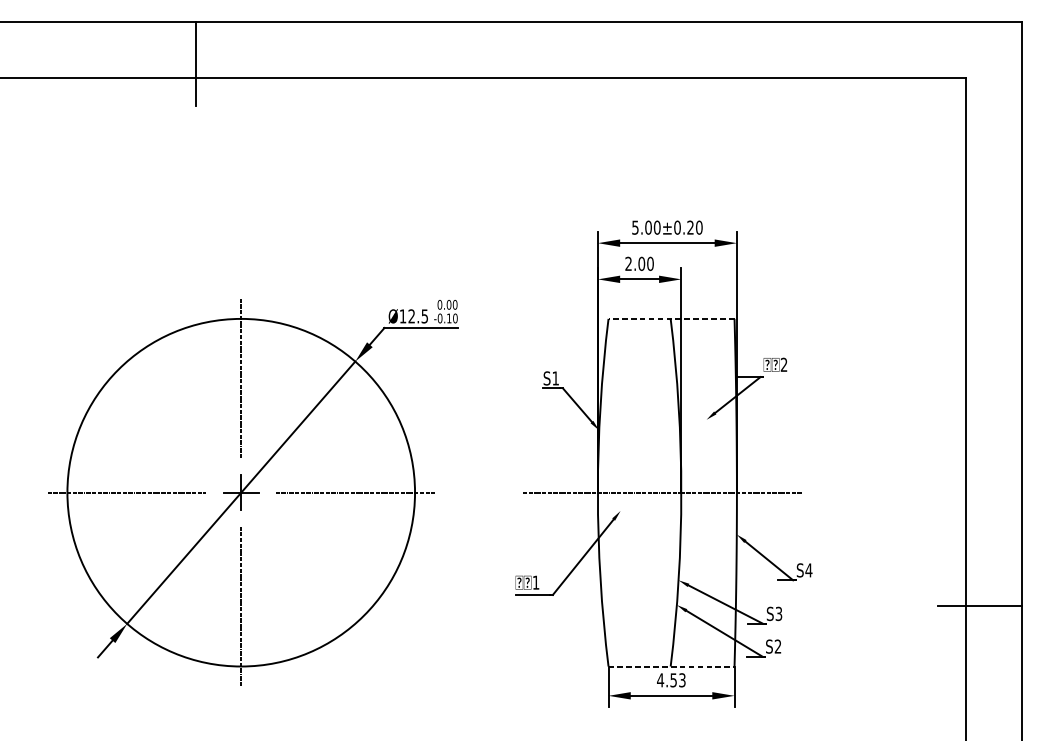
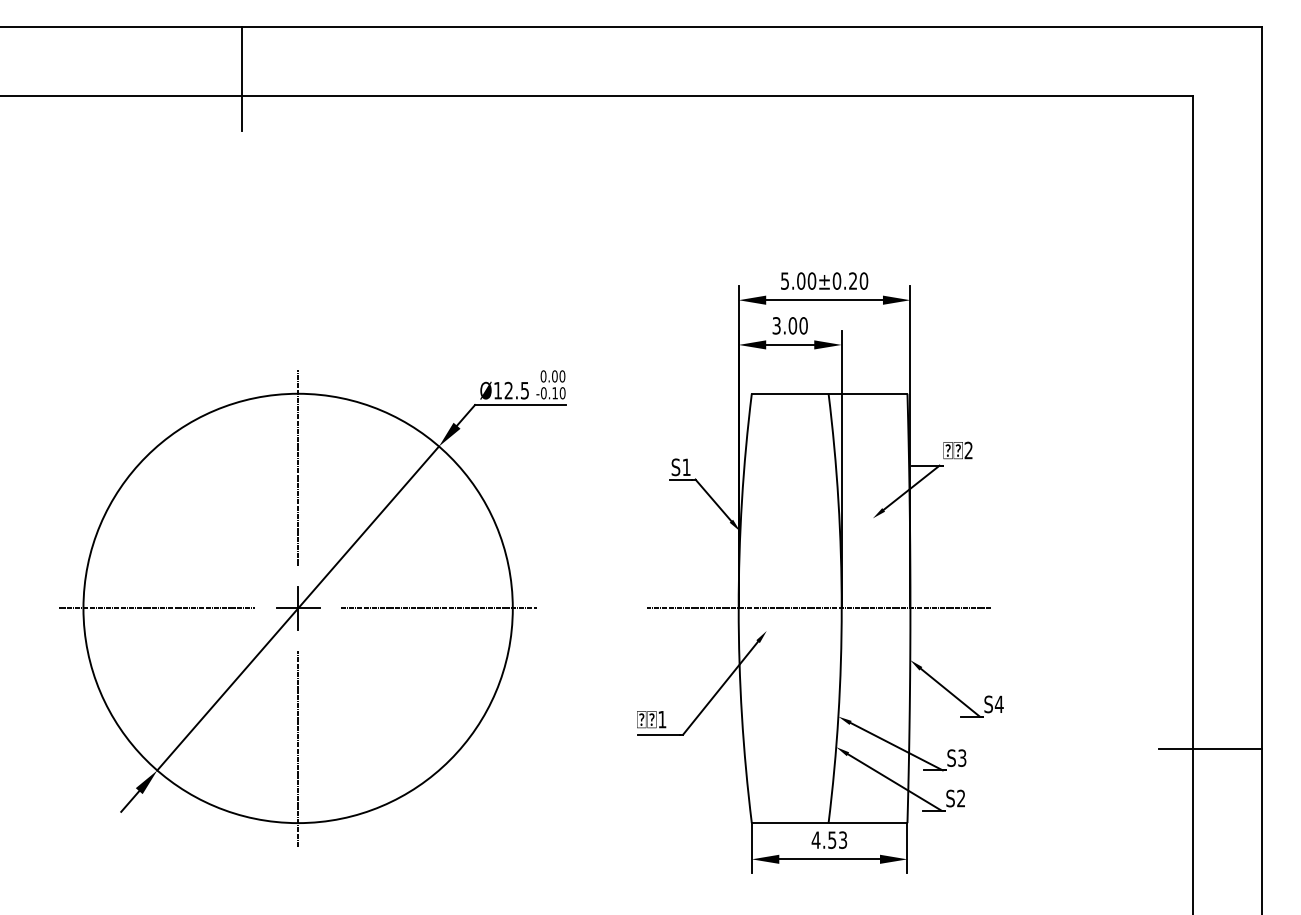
text: (628, 263) -> (776, 325), 2.00 -> 3.00
line: (671, 318) -> (829, 393), dashed -> solid
line: (671, 666) -> (829, 823), dashed -> solid

